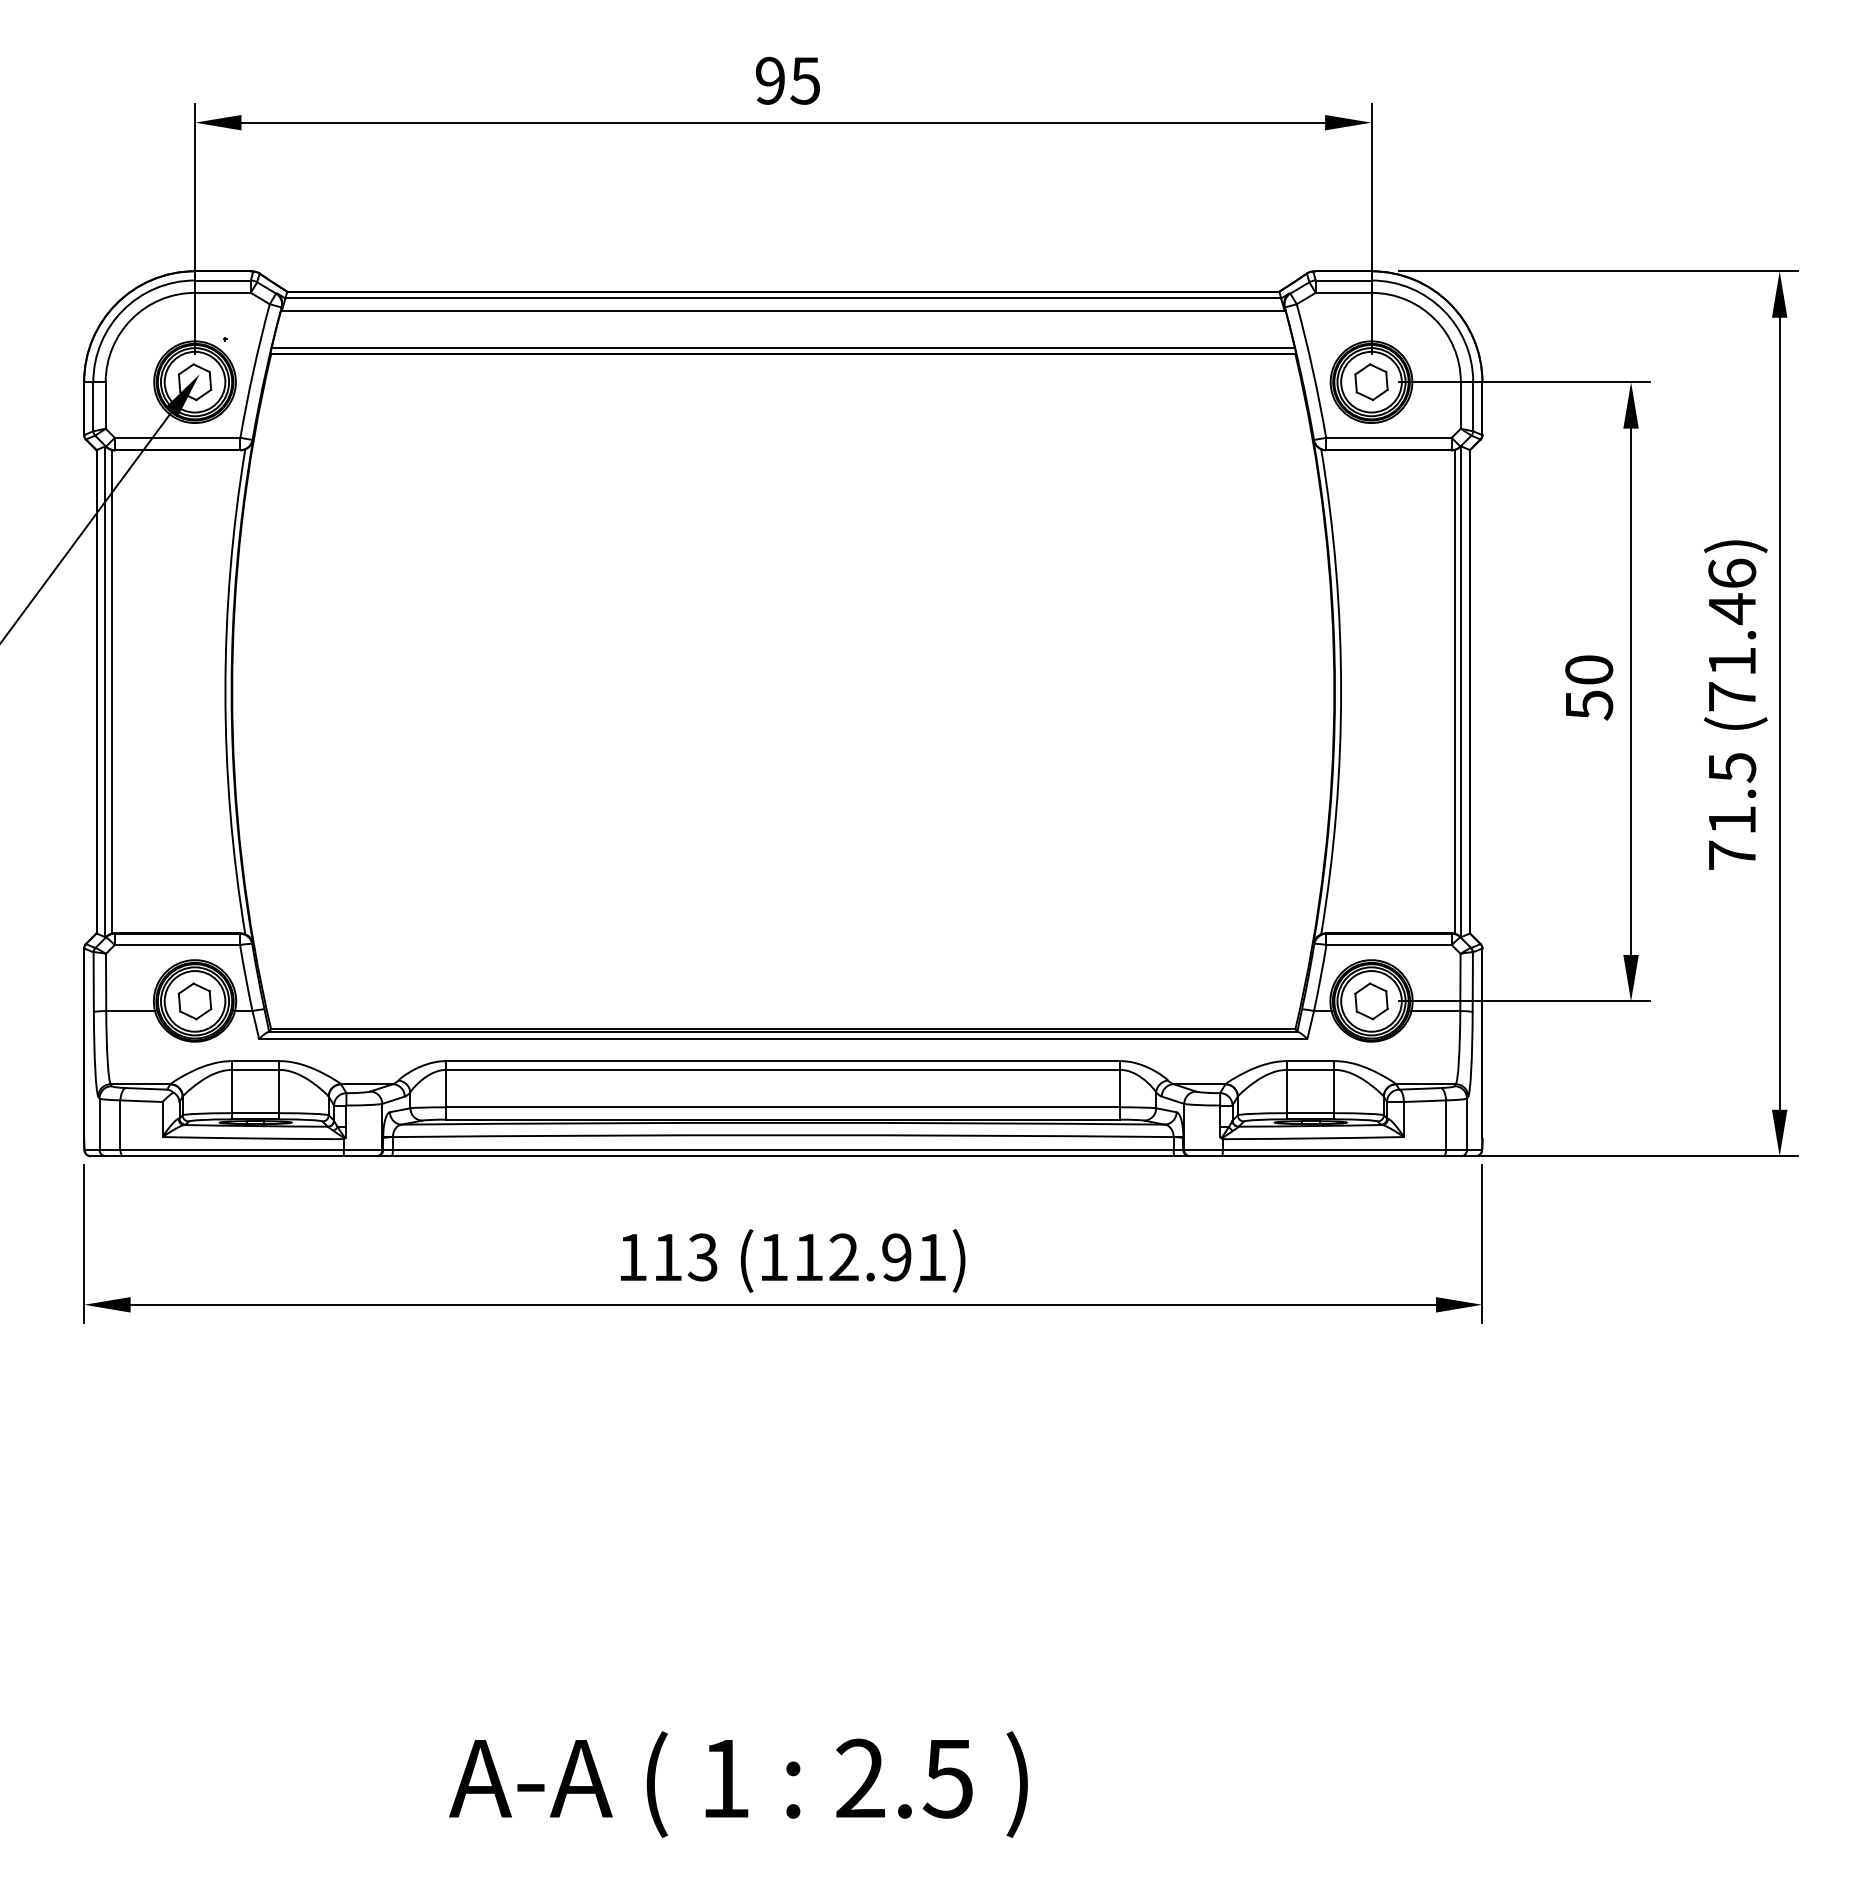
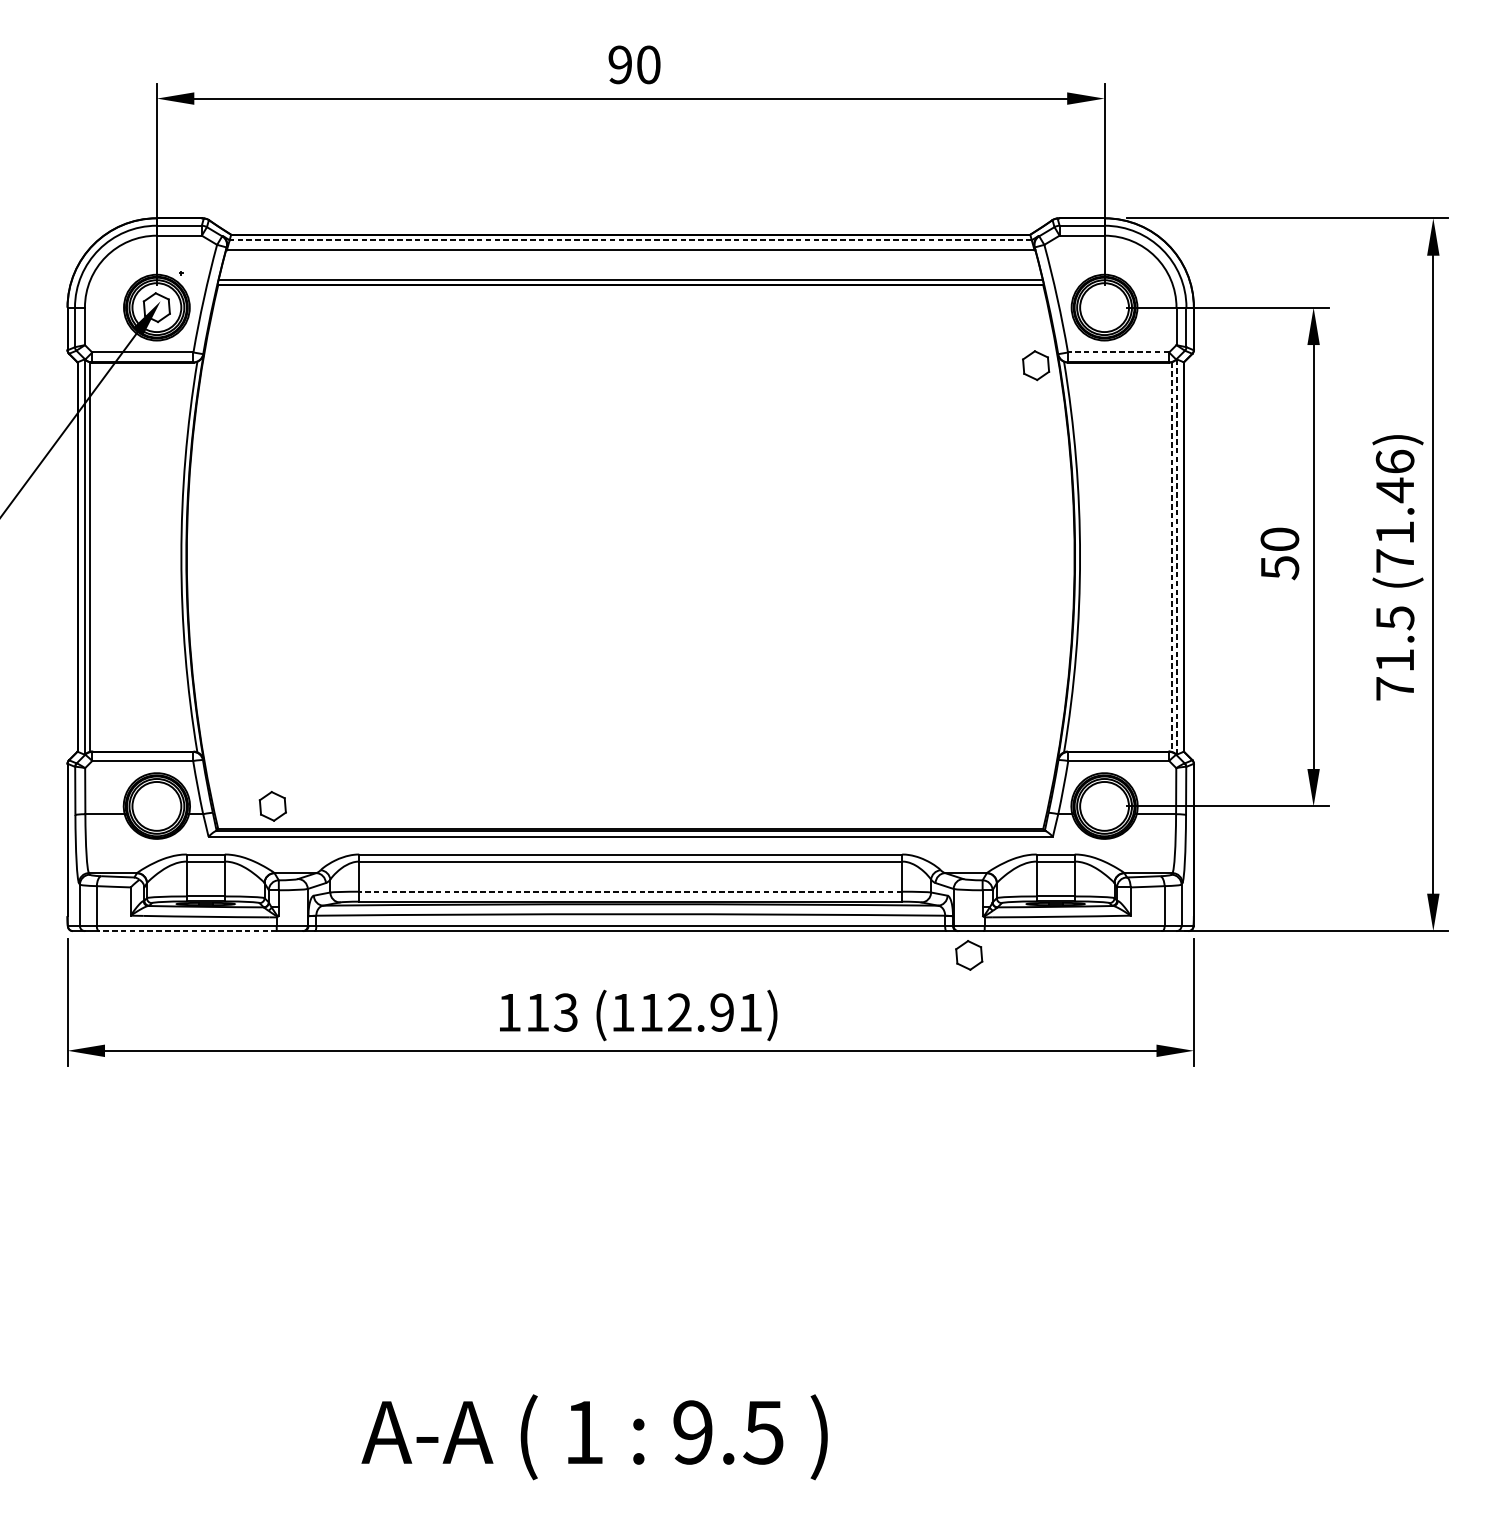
text: (805, 80) -> (648, 64), 95 -> 90
line: (783, 298) -> (630, 240), solid -> dashed
part: (1371, 382) -> (1036, 365), moved
line: (1388, 437) -> (1118, 352), solid -> dashed
line: (1454, 691) -> (1171, 556), solid -> dashed
line: (1461, 691) -> (1177, 556), solid -> dashed
part: (194, 1001) -> (272, 806), moved
part: (1371, 1001) -> (969, 955), moved
line: (782, 1107) -> (630, 891), solid -> dashed
line: (233, 1156) -> (187, 931), solid -> dashed
text: (860, 1778) -> (692, 1432), 2.5 -> 9.5

